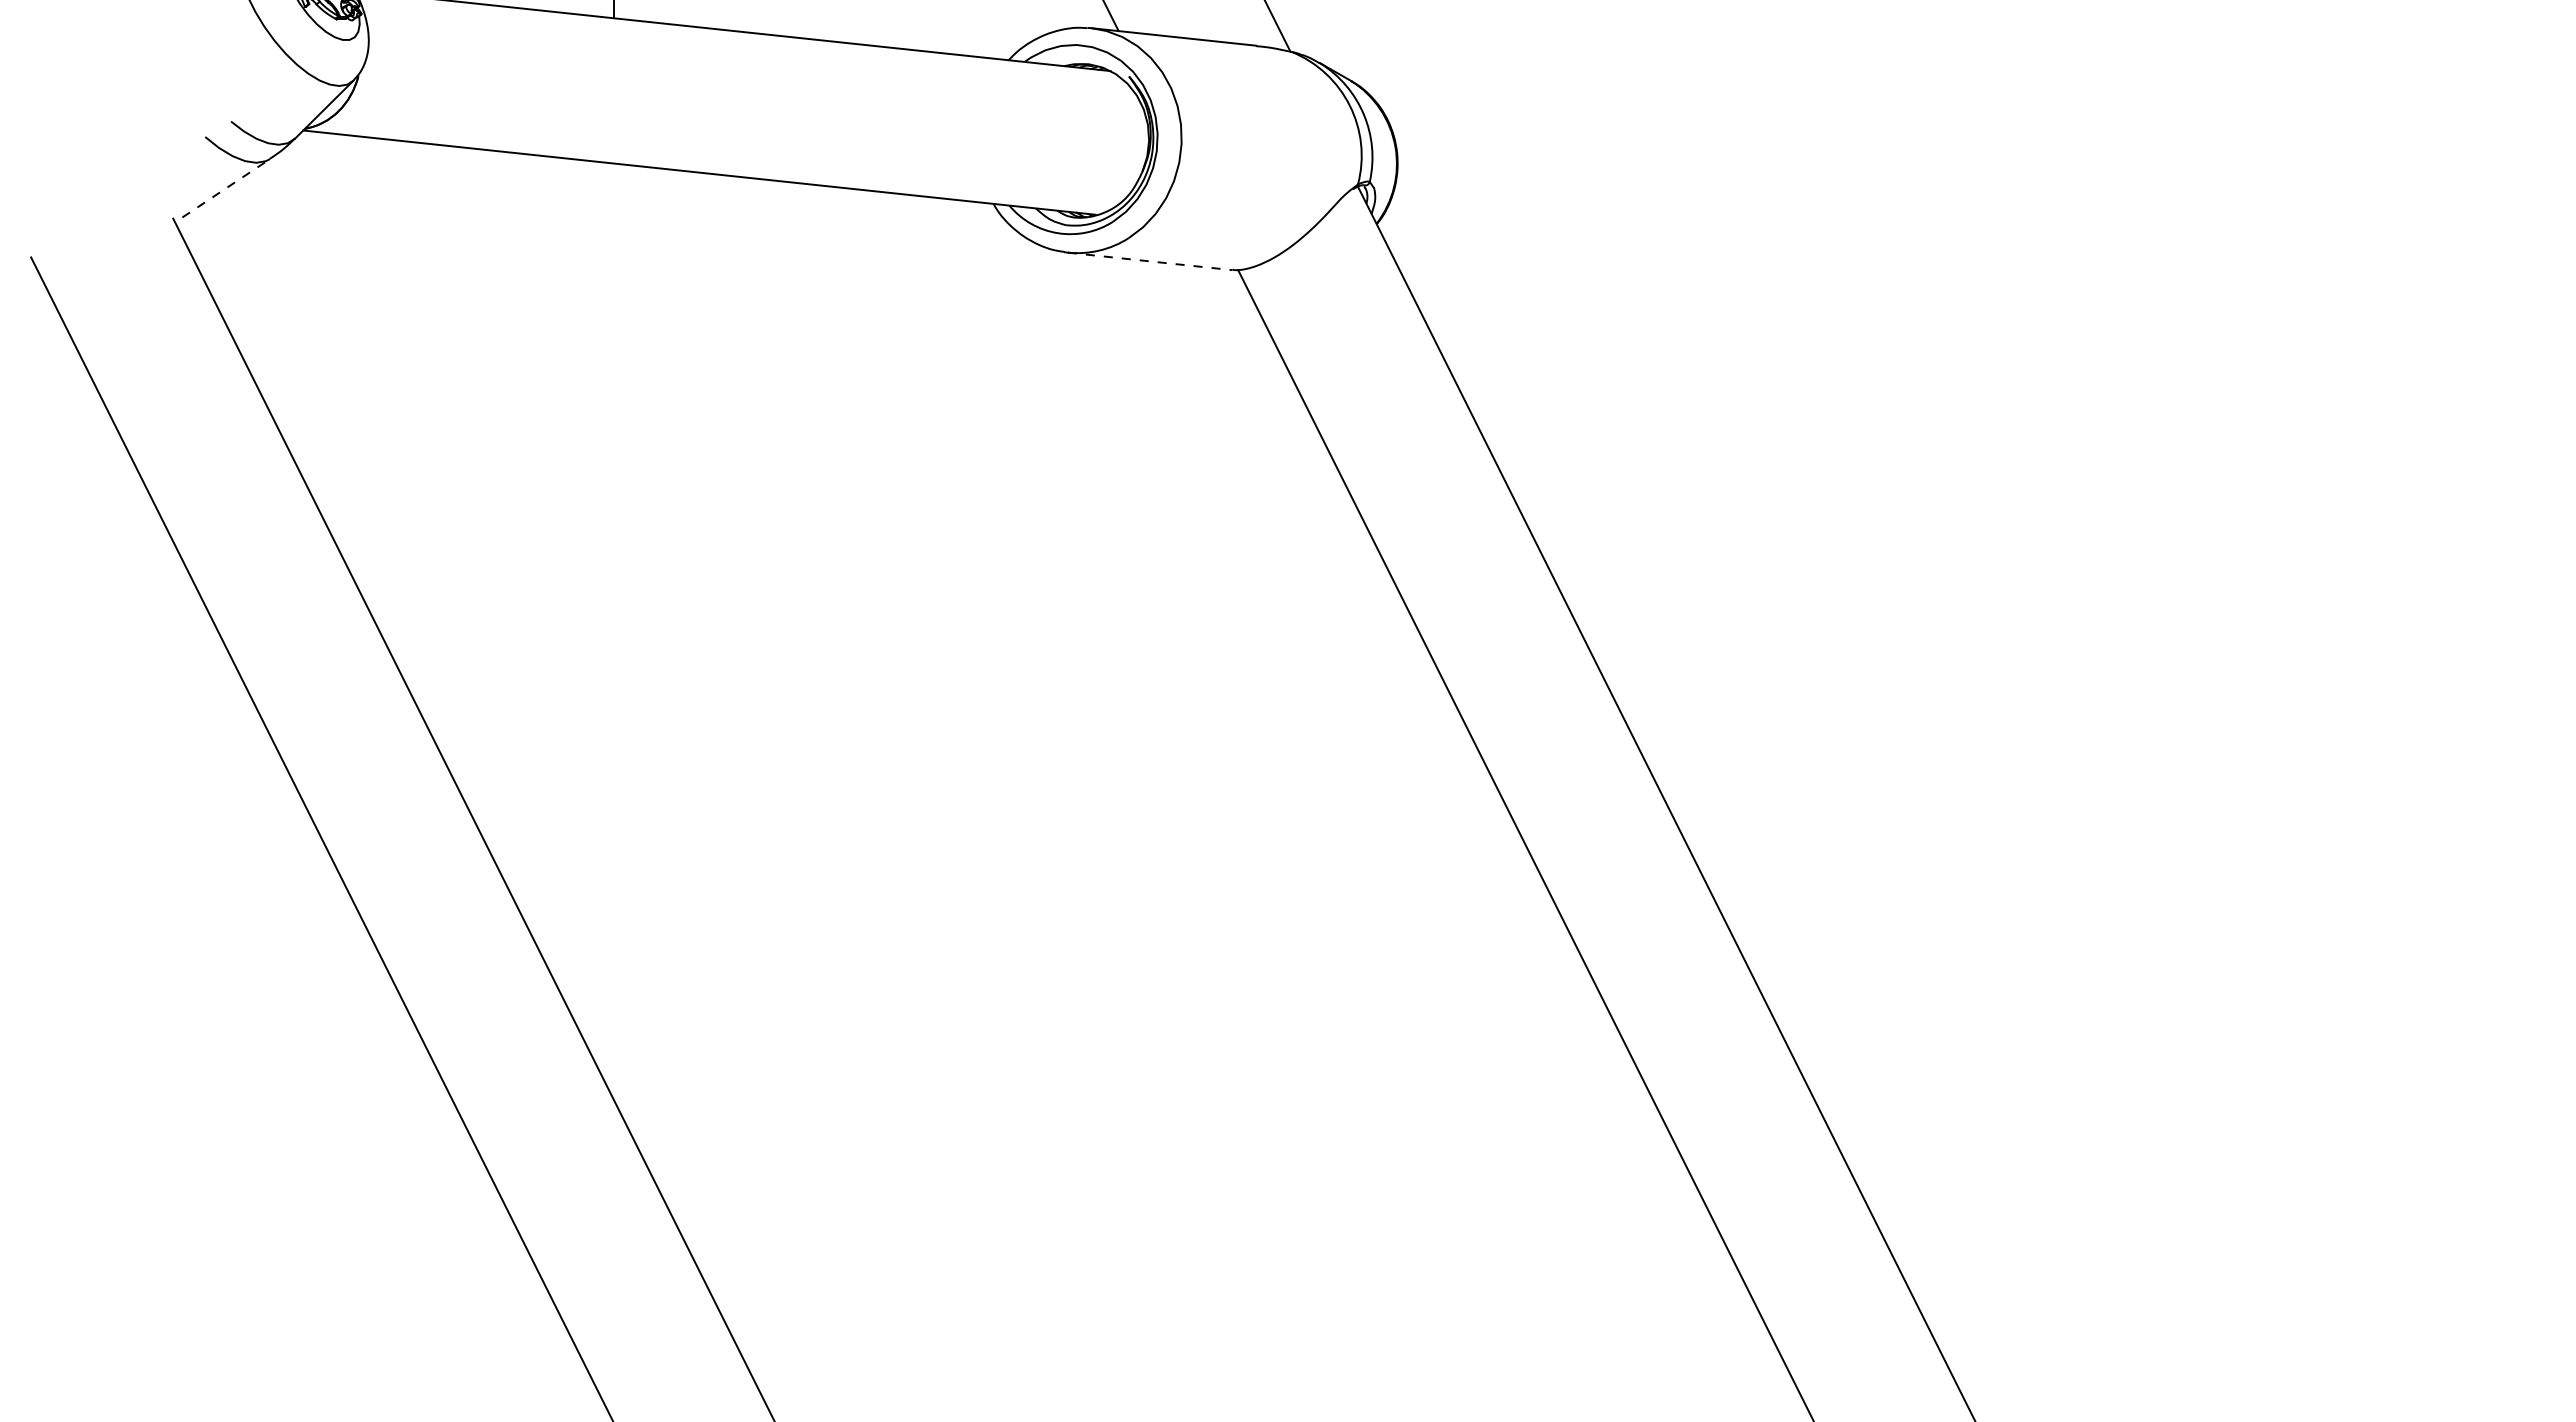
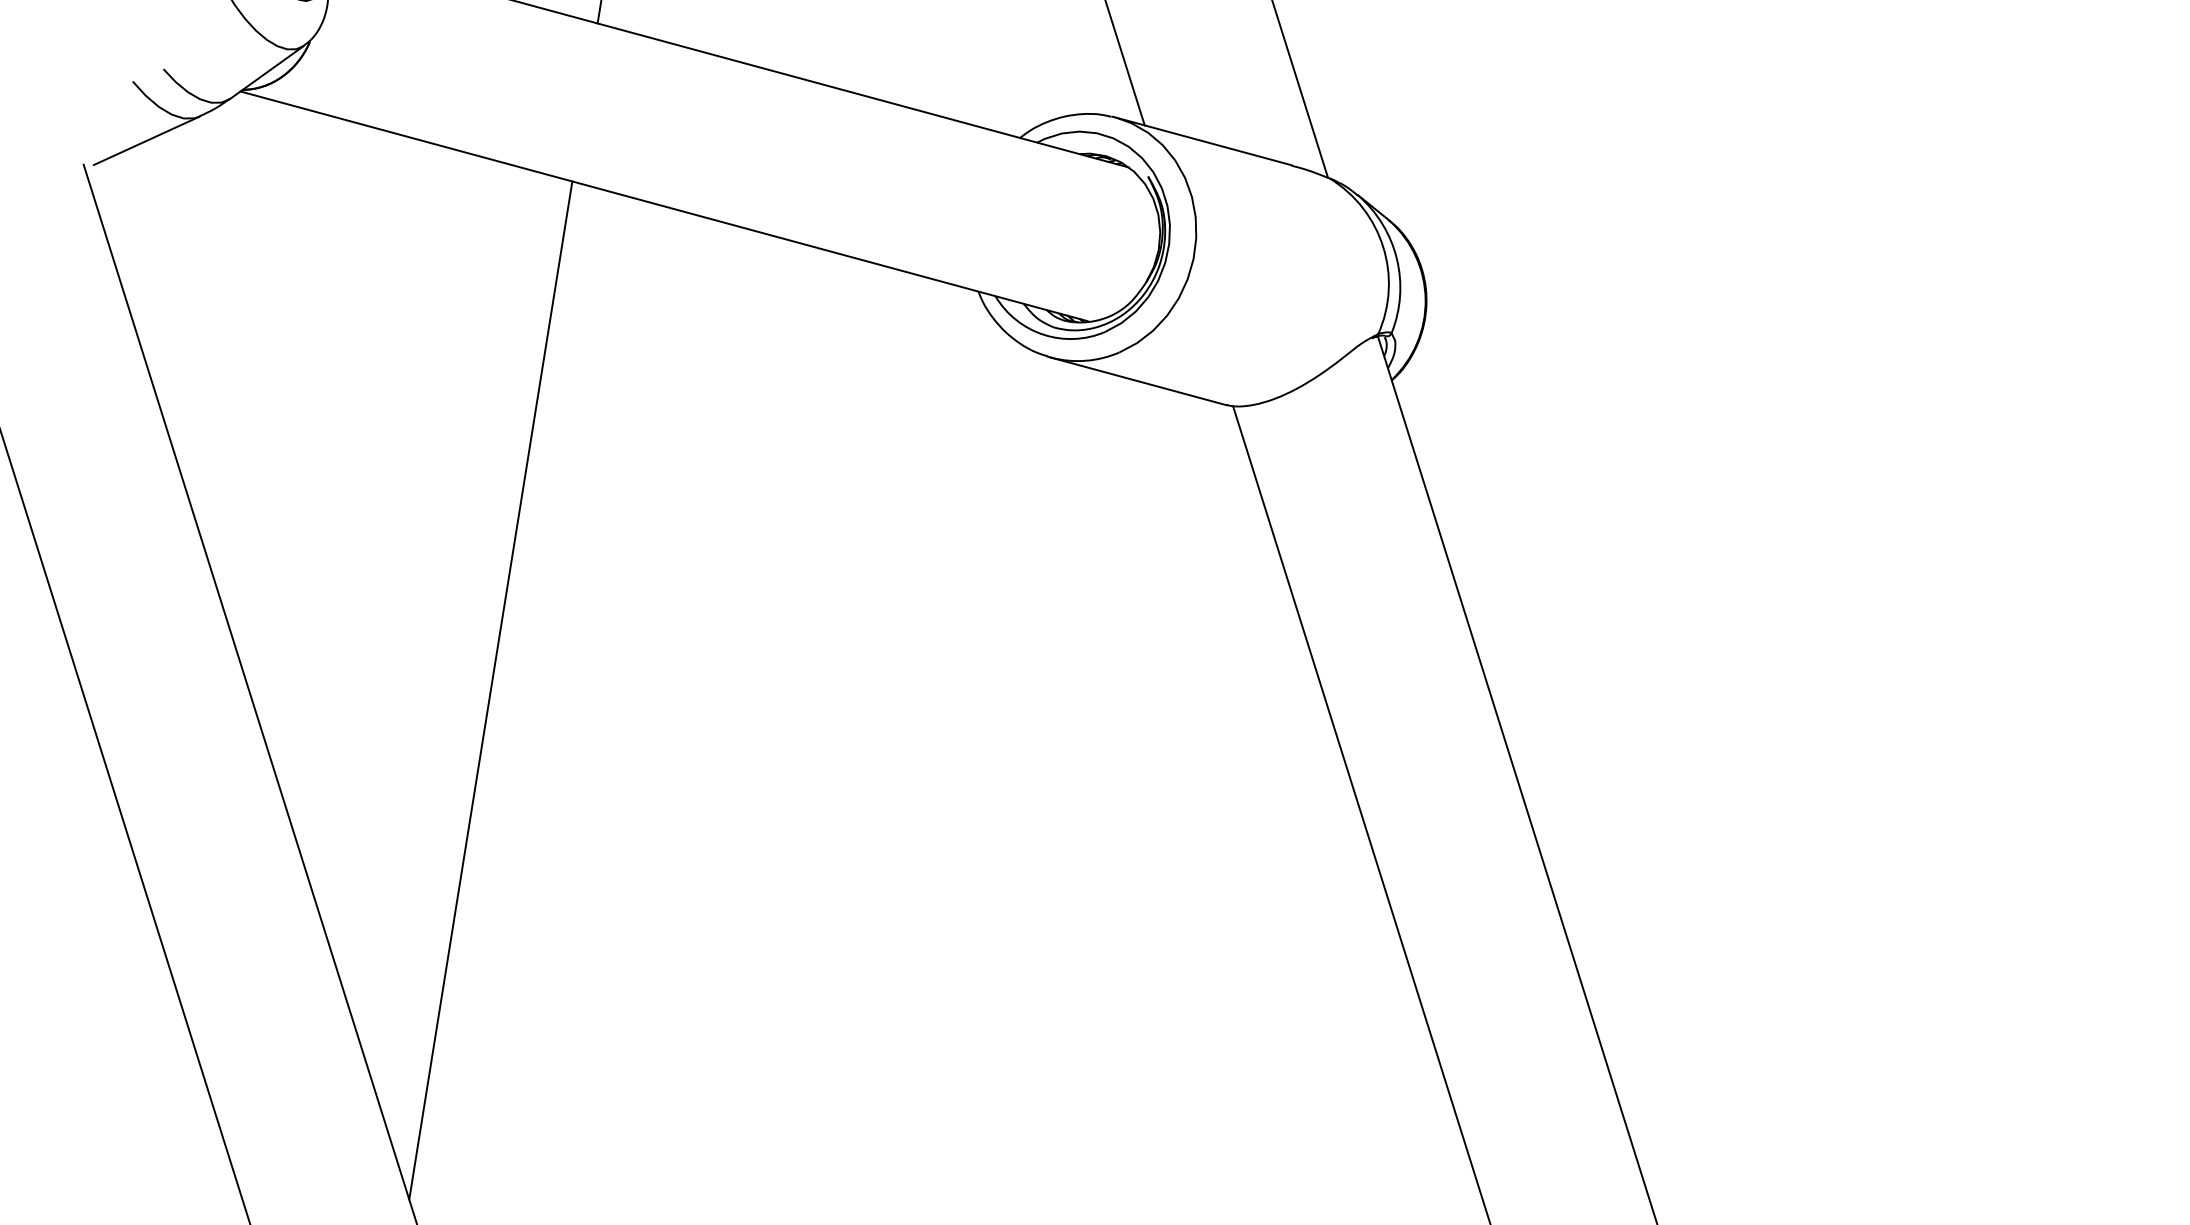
line: (226, 188) -> (146, 141), dashed -> solid
line: (1150, 261) -> (1139, 381), dashed -> solid
line: (613, 631) -> (490, 690), added

